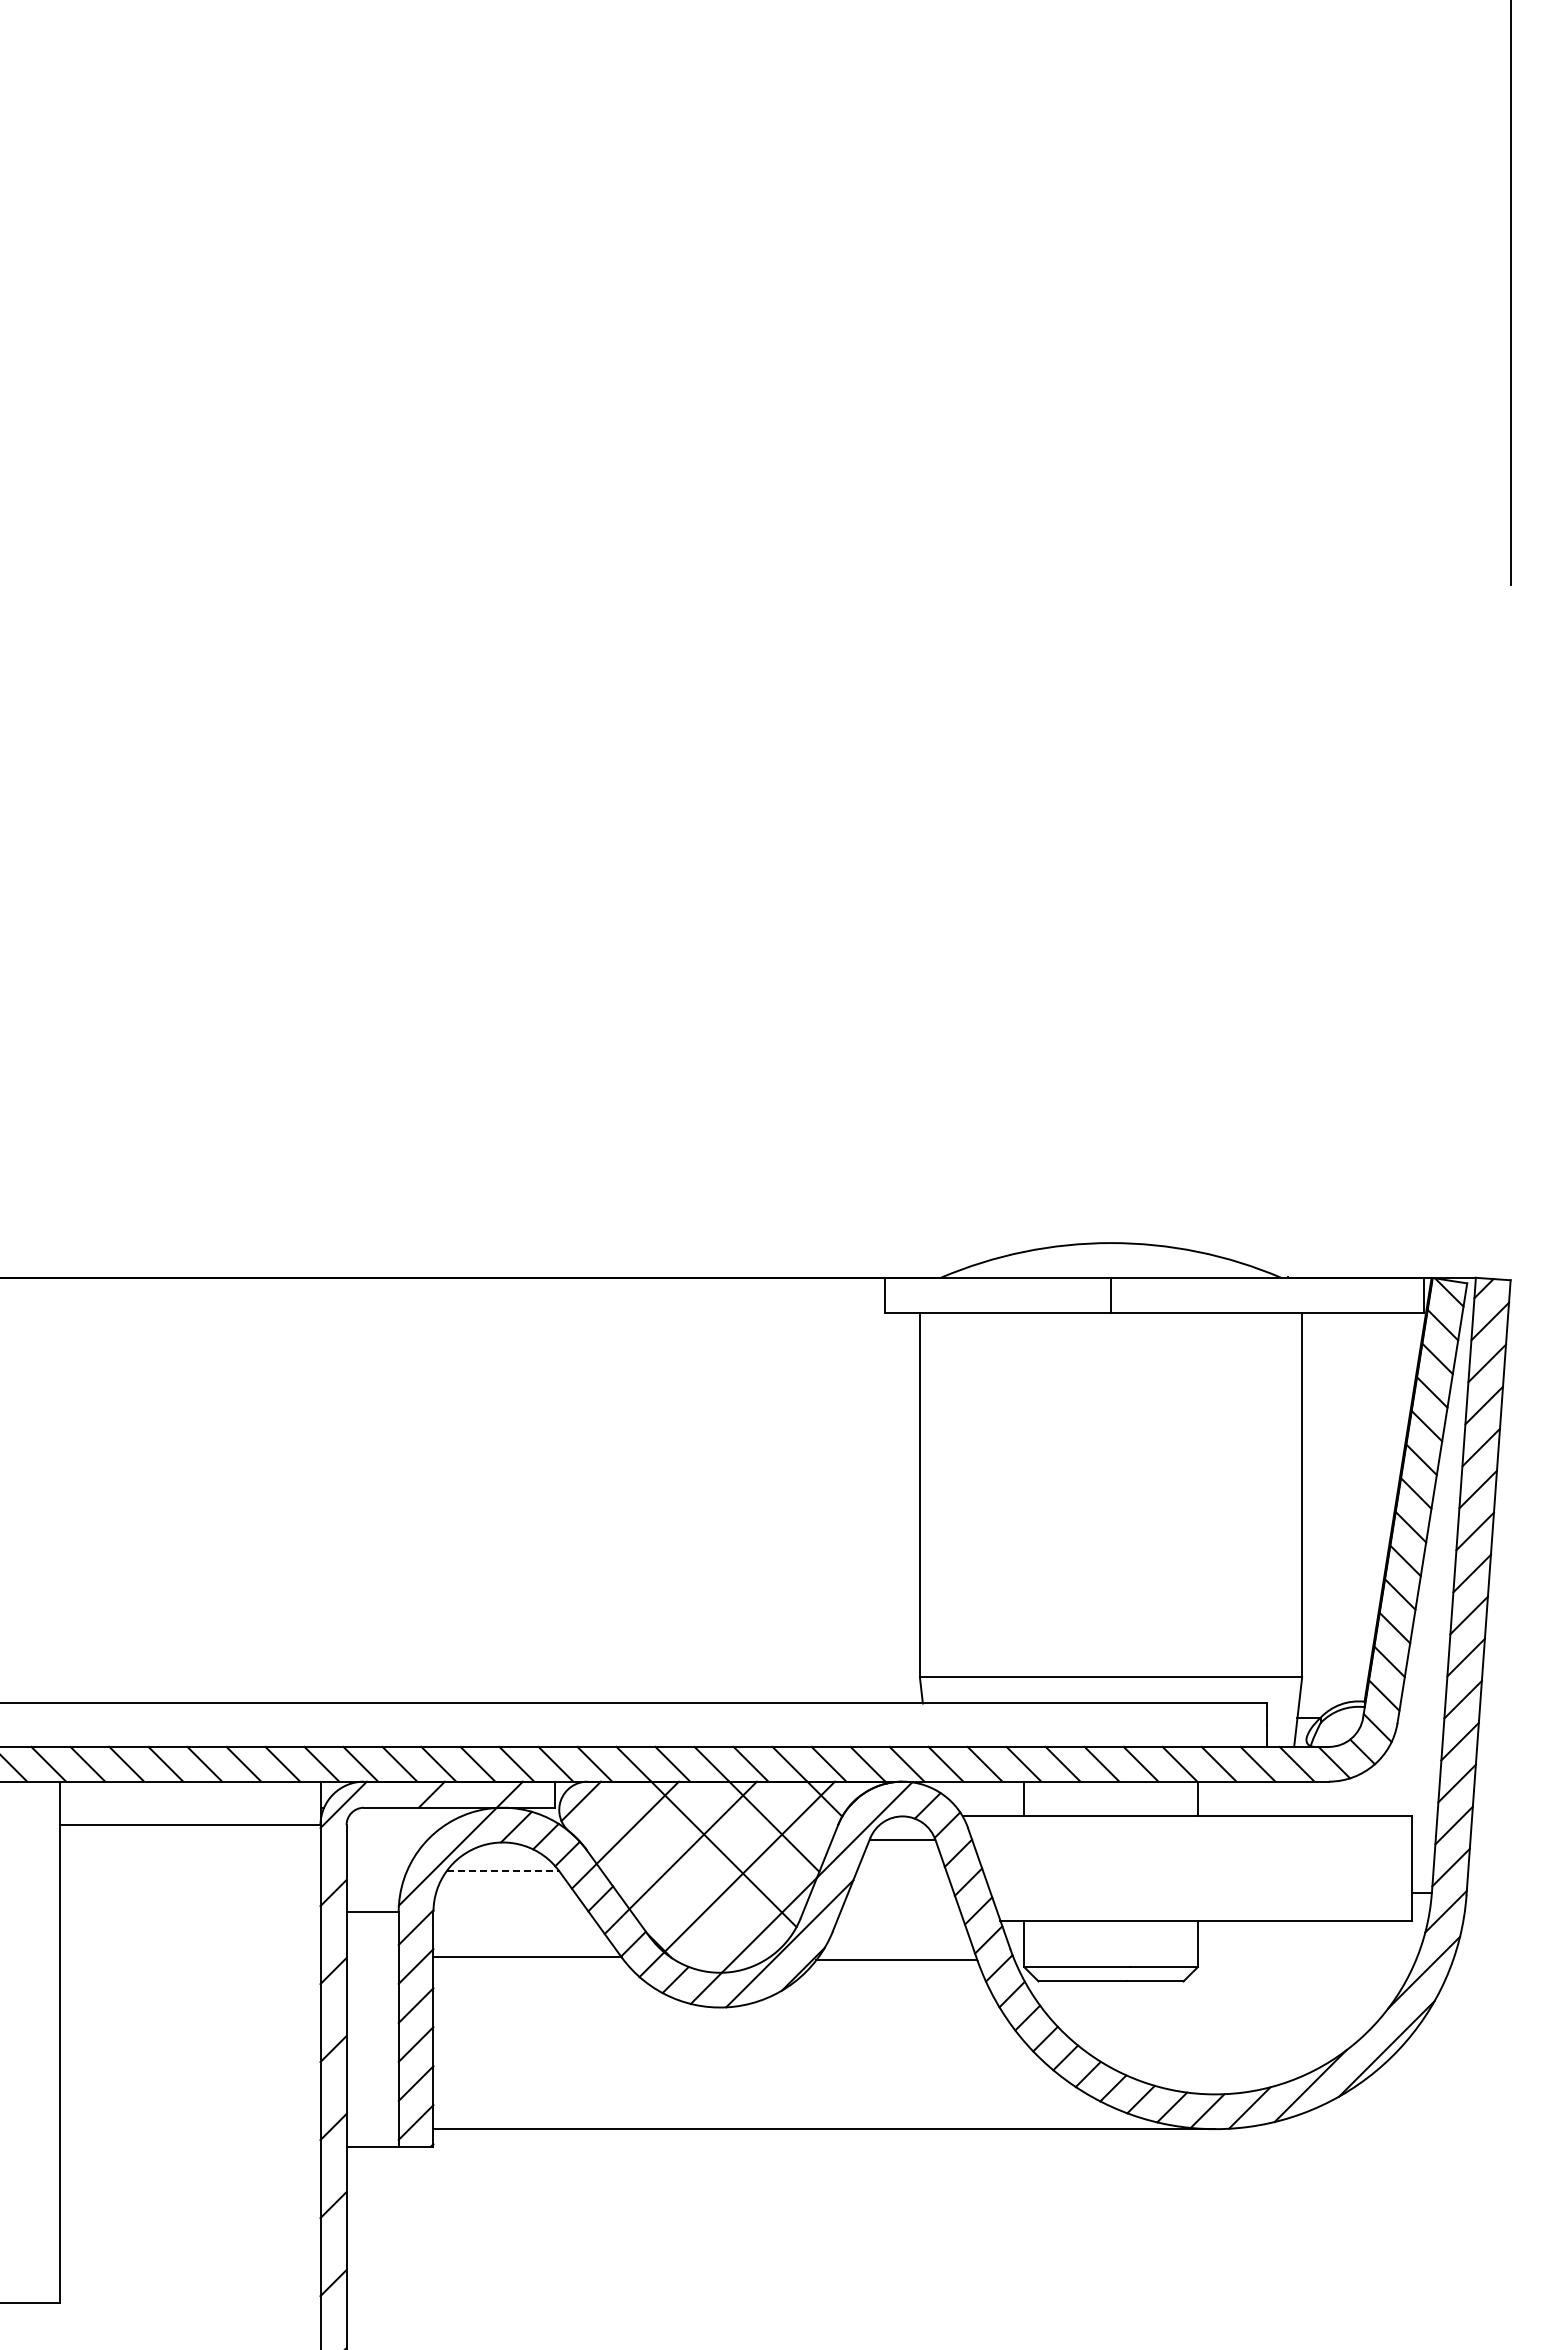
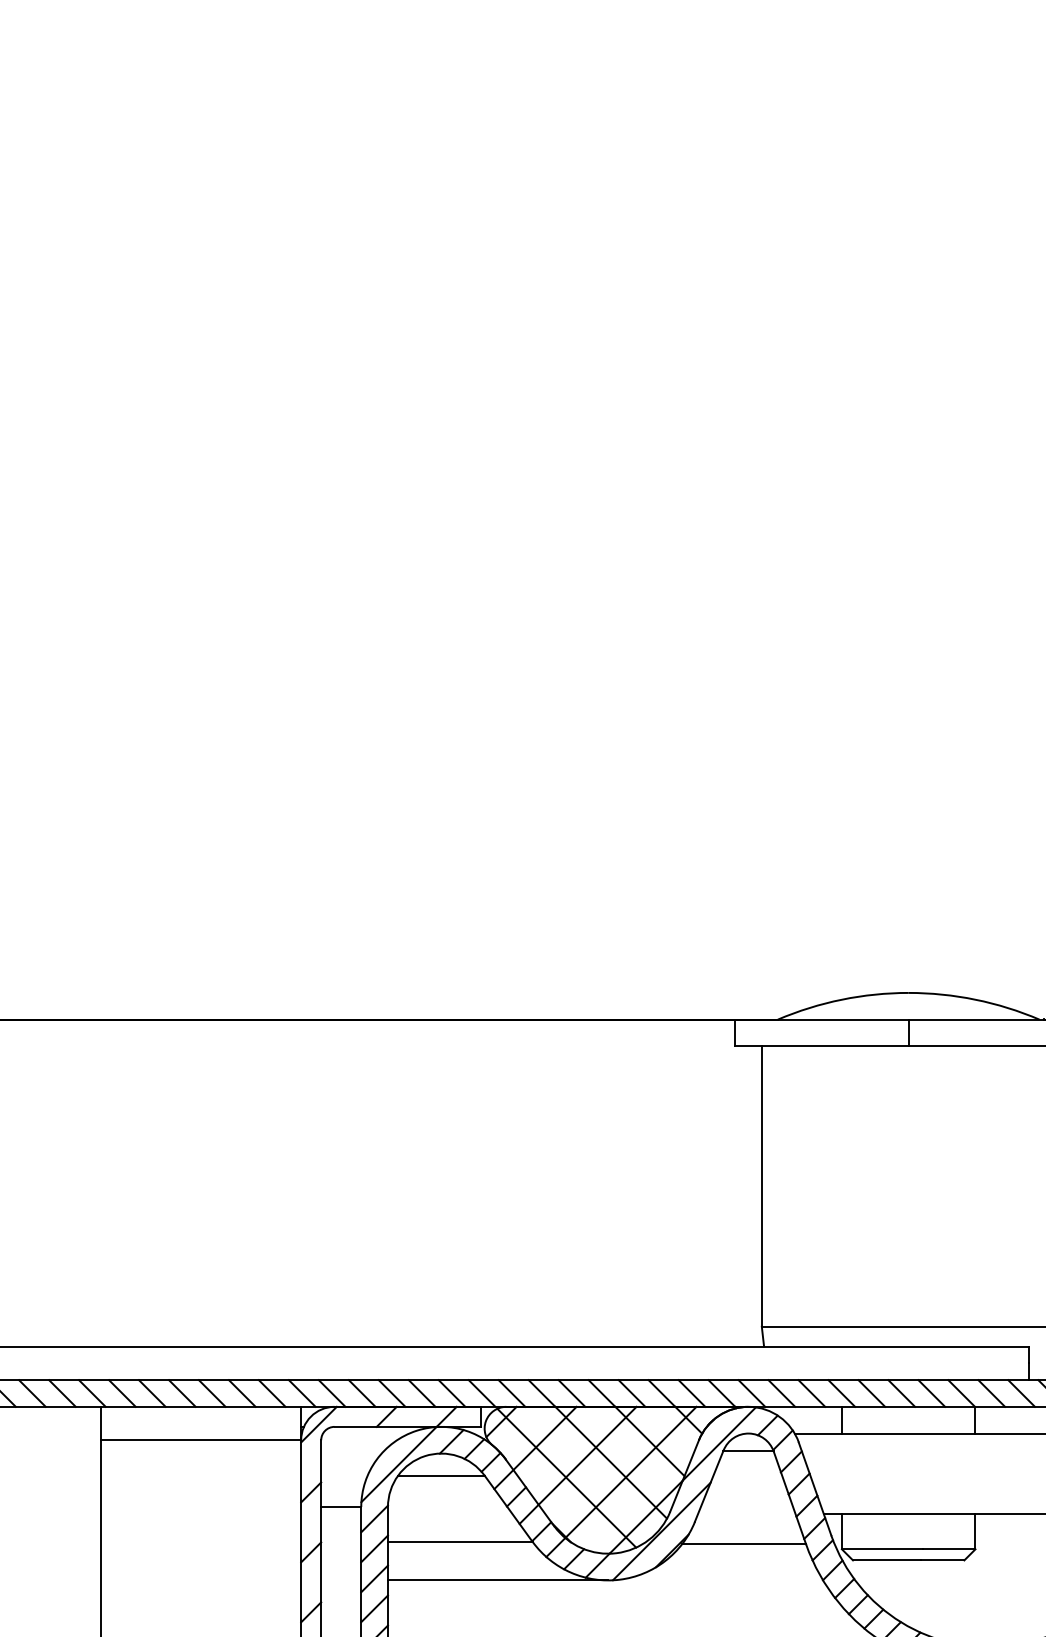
line: (503, 1871) -> (441, 1475), dashed -> solid
line: (665, 1874) -> (566, 1478), added
line: (576, 2007) -> (497, 1580), added

